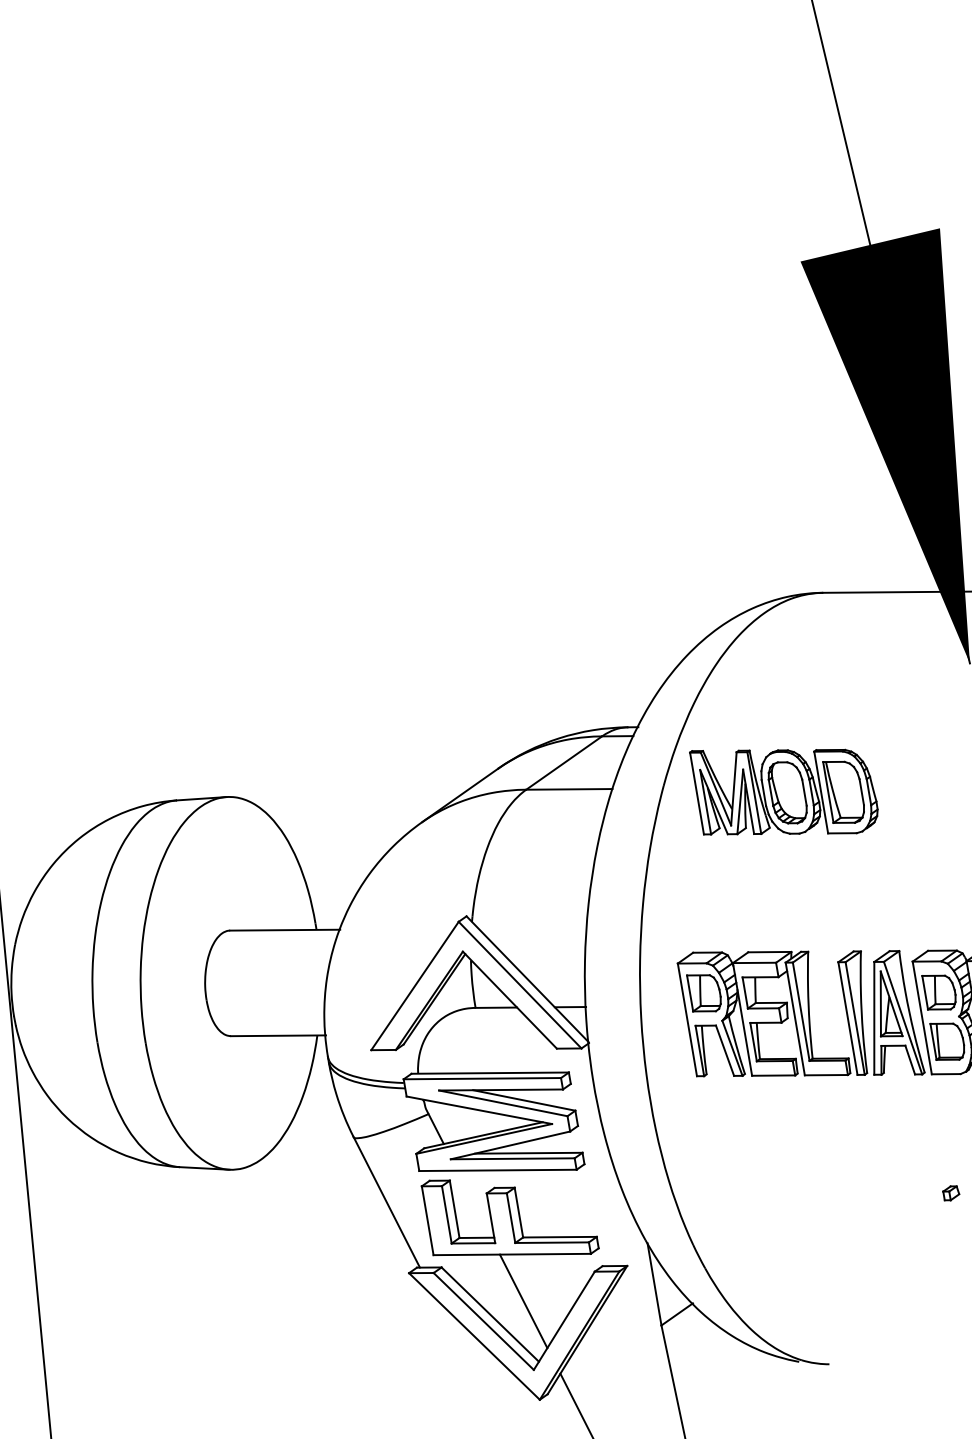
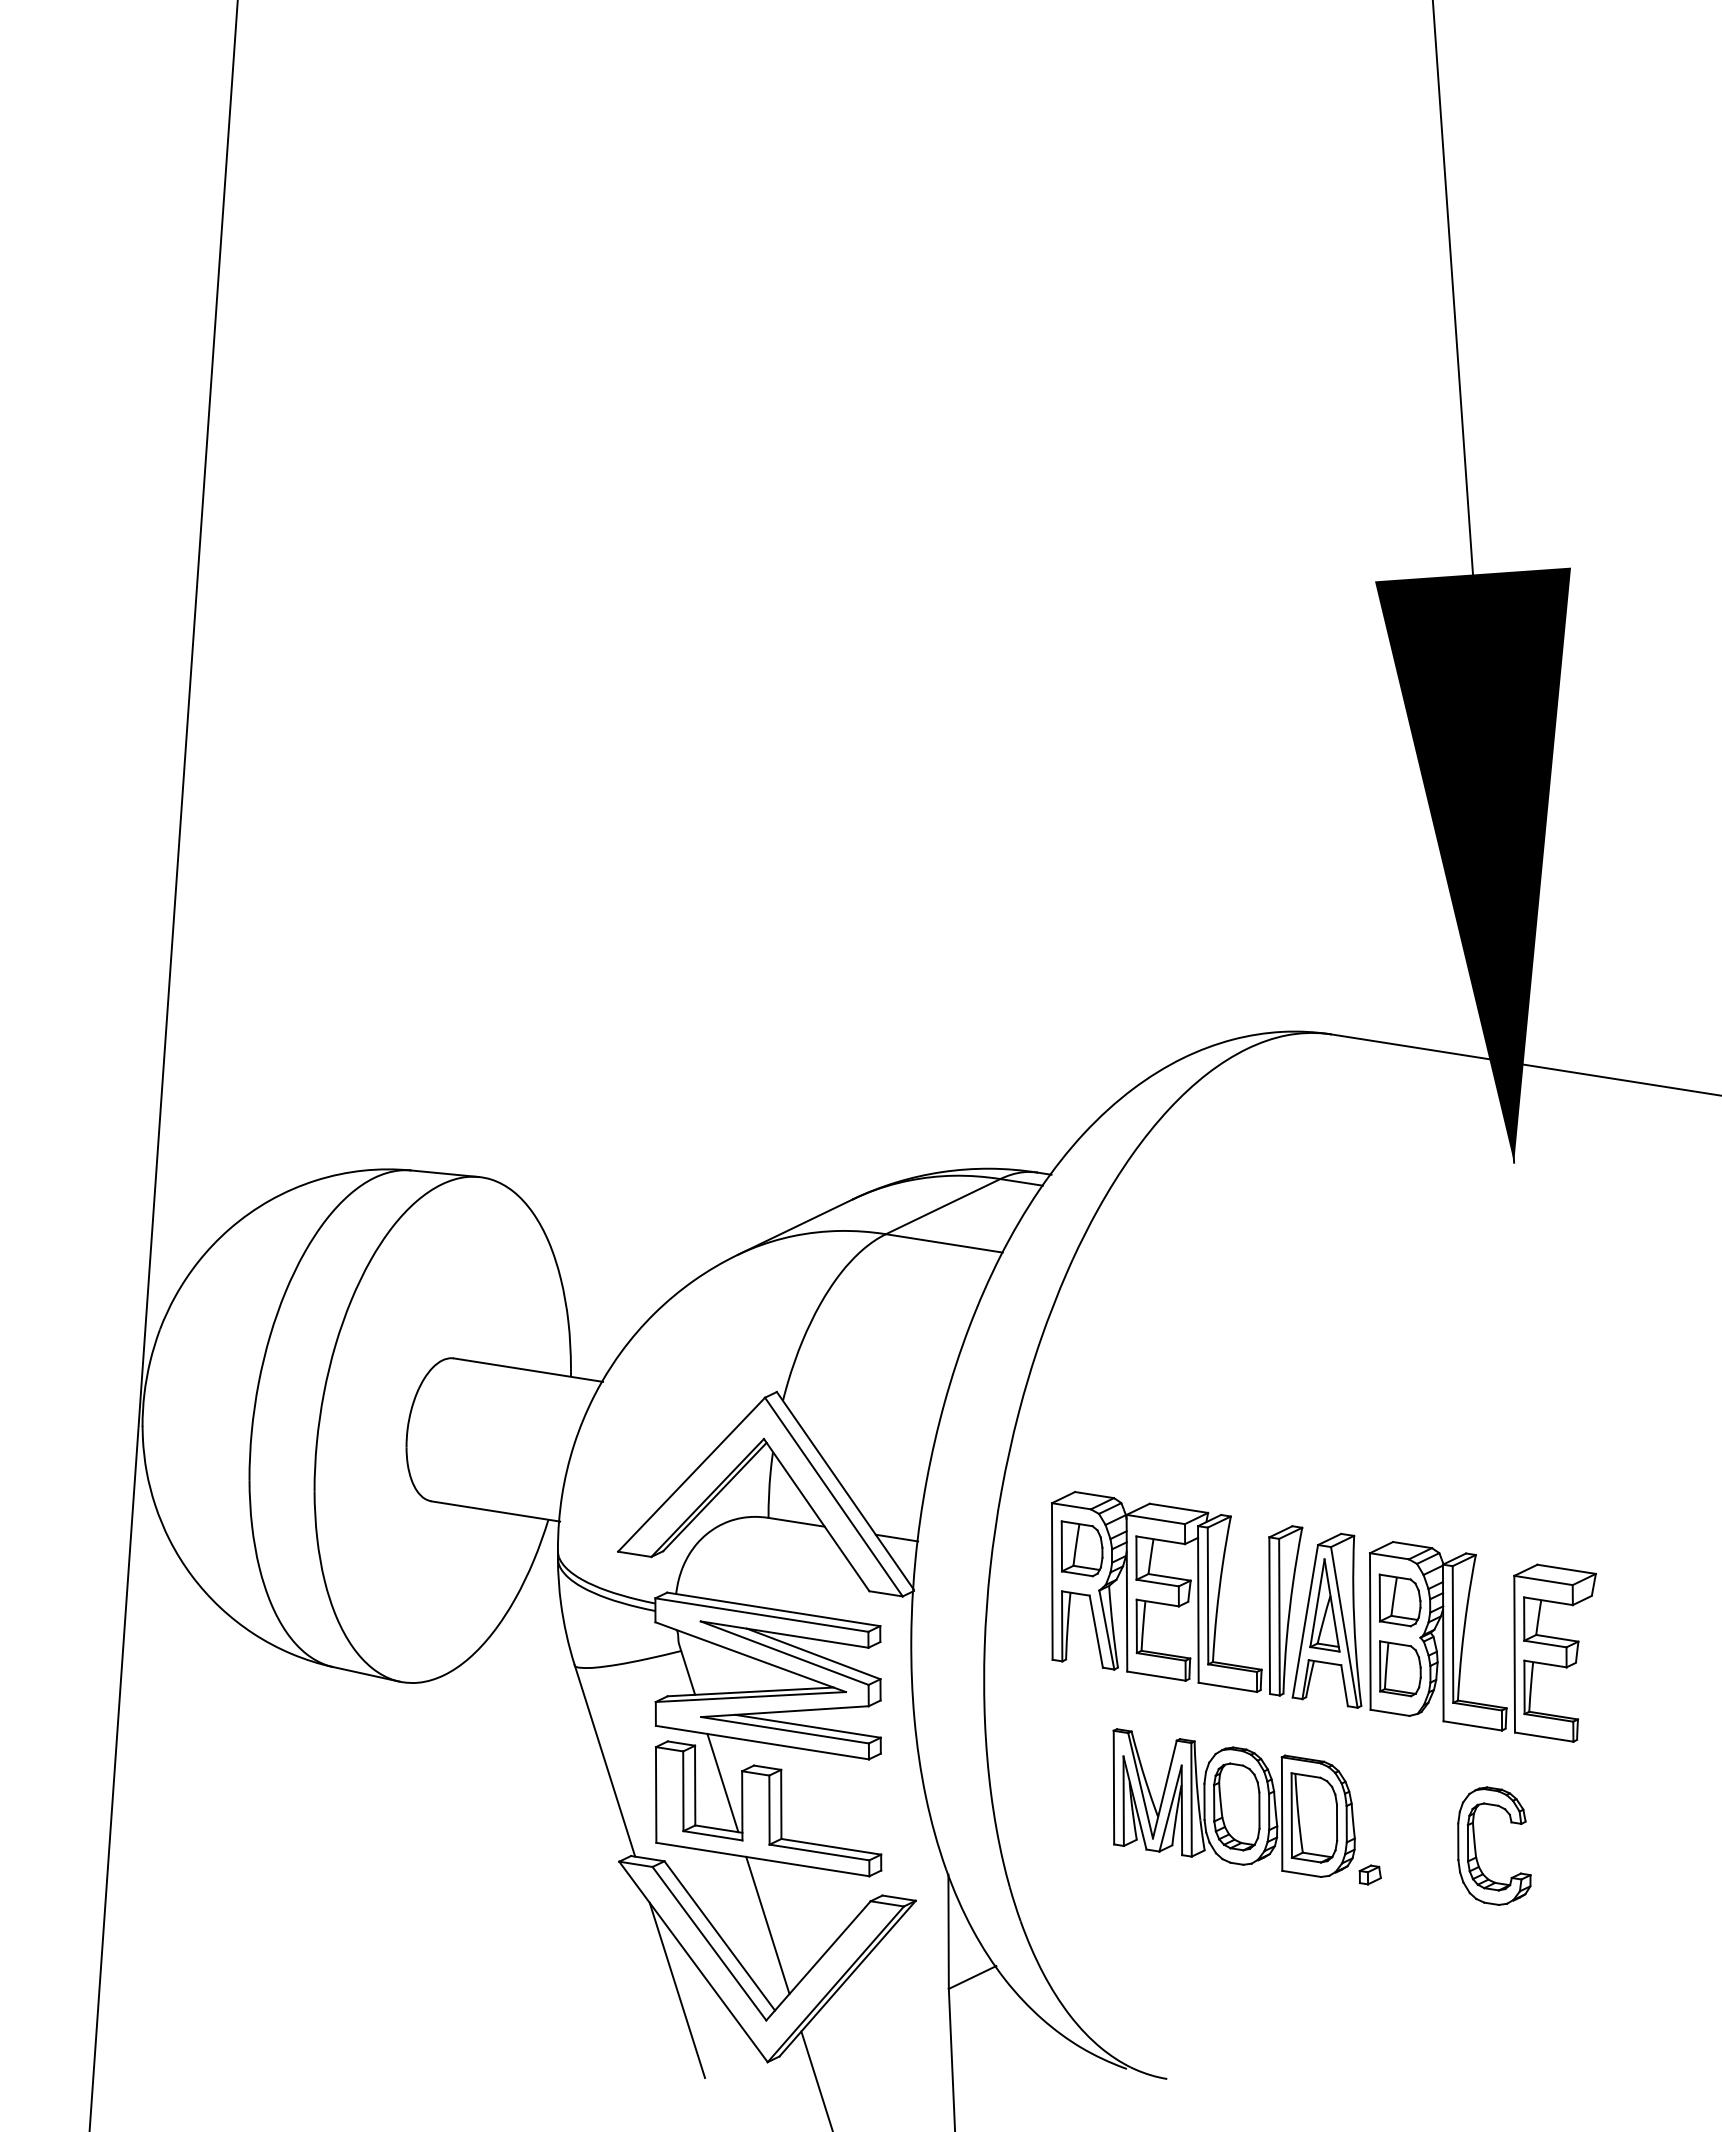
part: (784, 790) -> (1233, 1802), moved
line: (473, 1203) -> (722, 1782), added
line: (466, 1358) -> (677, 1990), added

